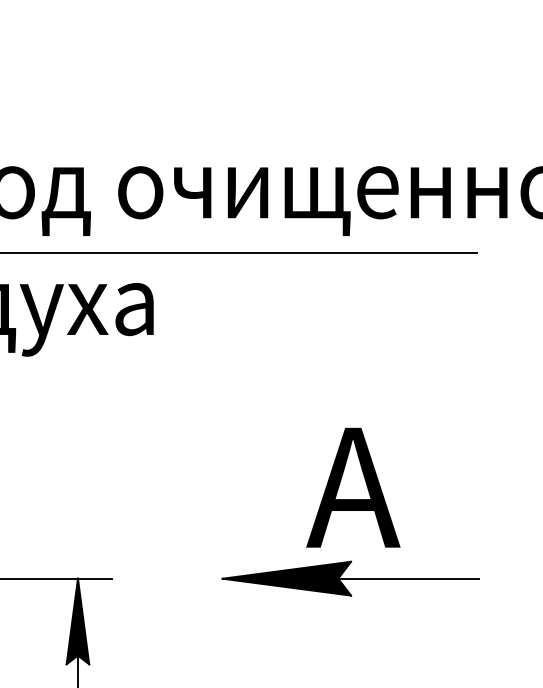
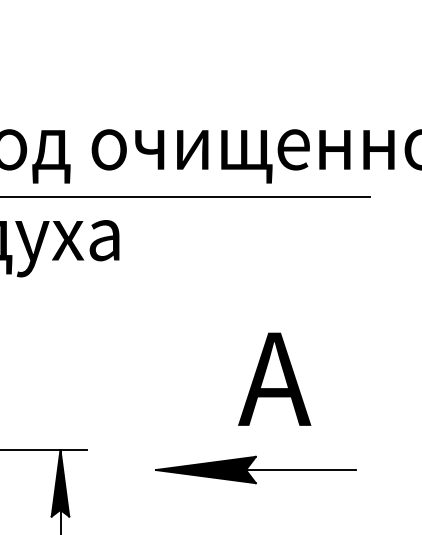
part: (350, 578) -> (255, 469), moved

